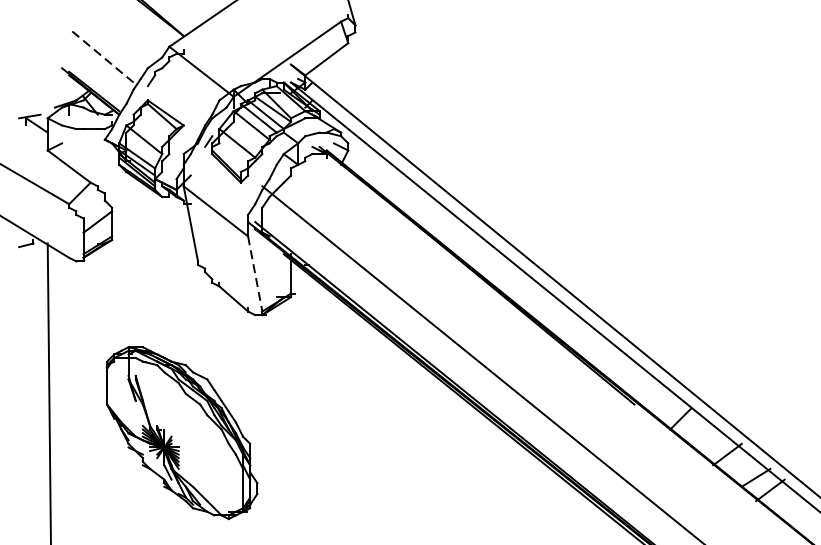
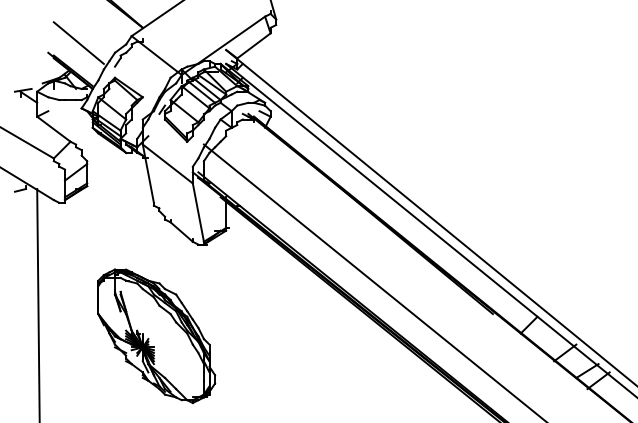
line: (100, 56) -> (78, 43), dashed -> solid
line: (255, 273) -> (198, 212), dashed -> solid
part: (182, 433) -> (156, 336), moved

